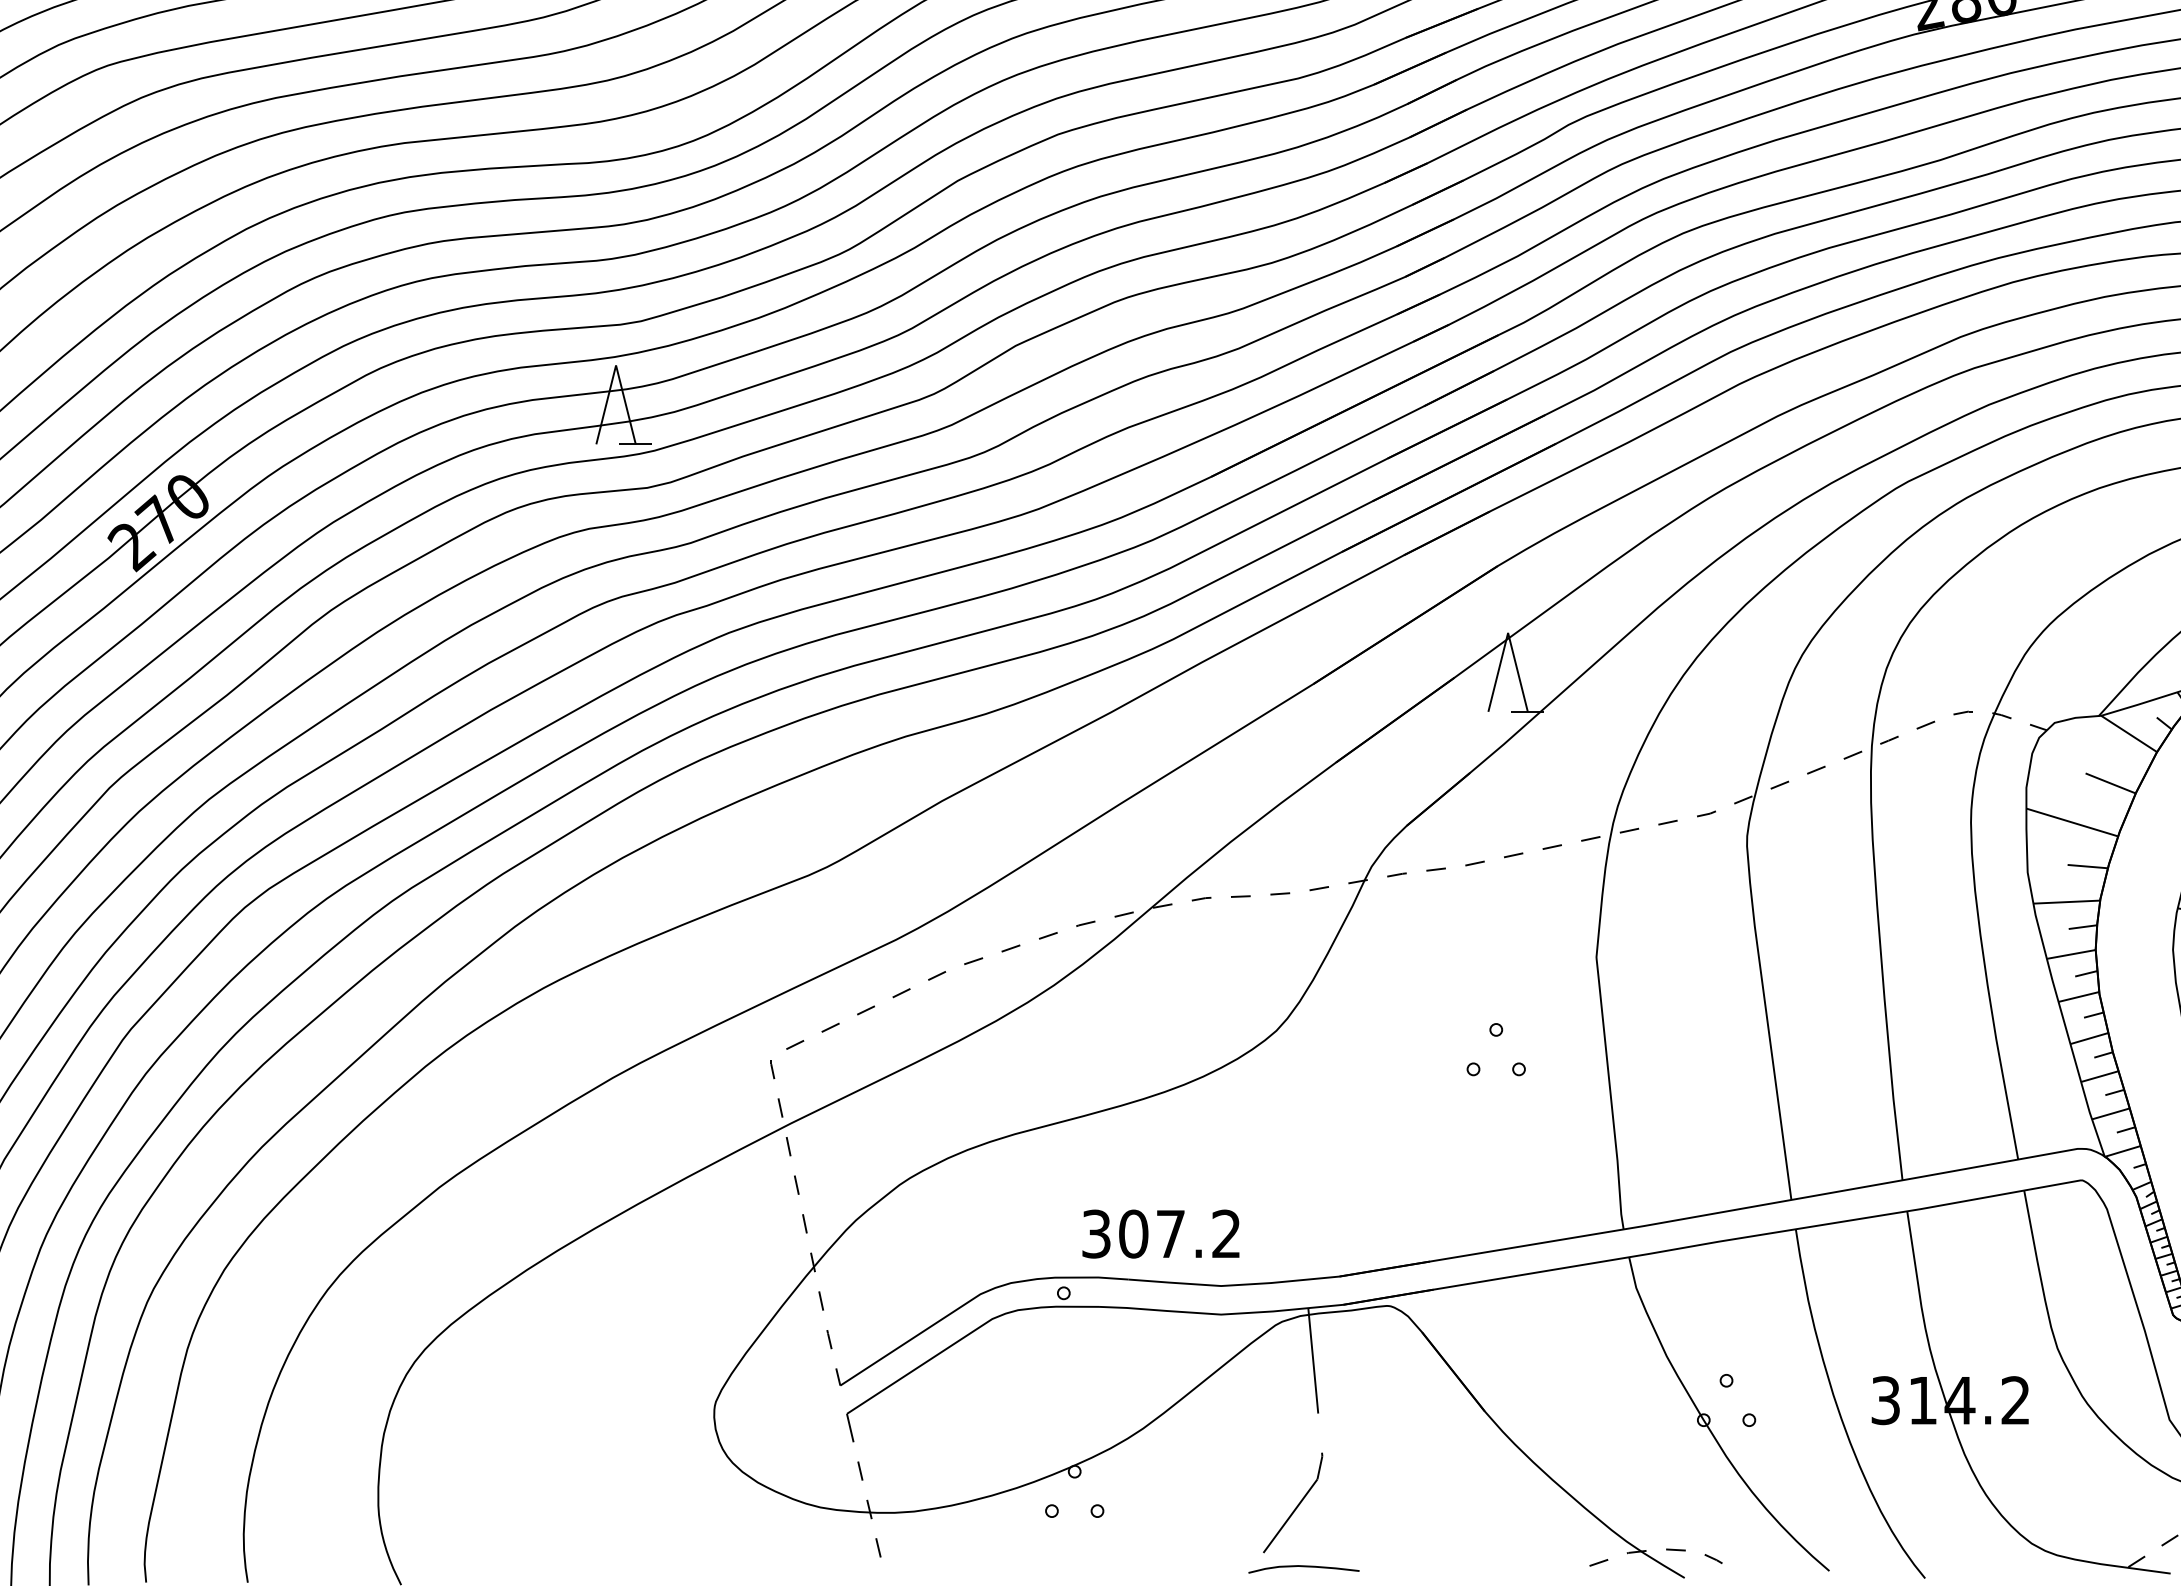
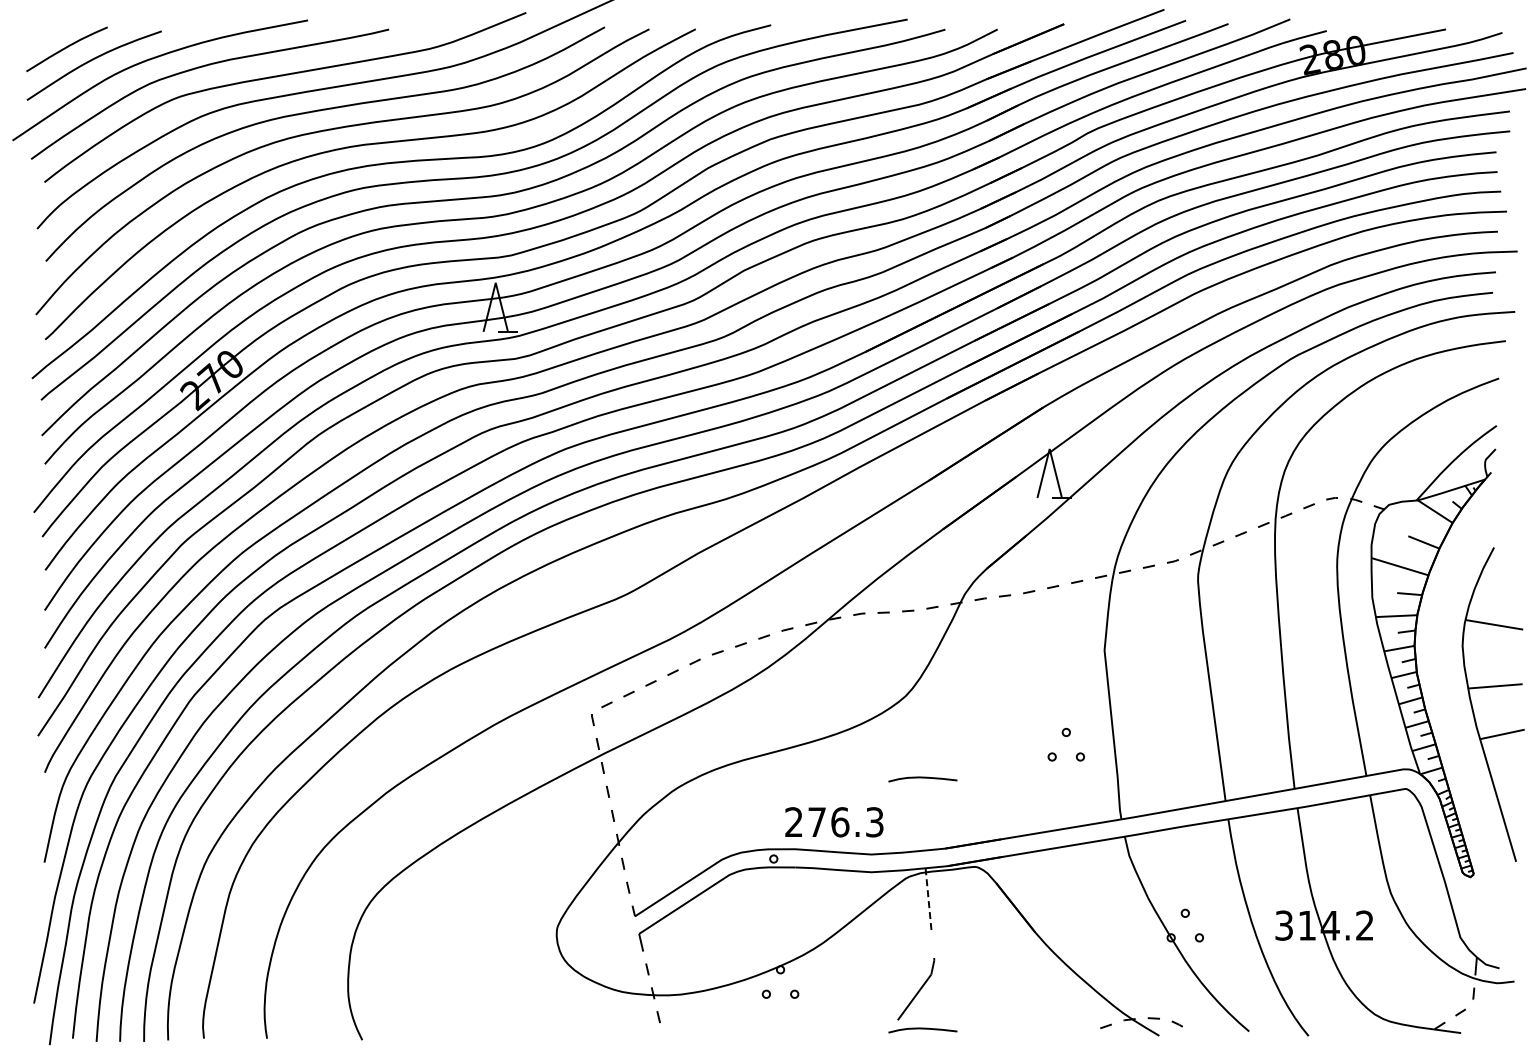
part: (1494, 1036) -> (1065, 736), moved
curve: (1303, 1163) -> (922, 778), added
text: (1161, 1234) -> (834, 822), 307.2 -> 276.3
line: (1312, 1360) -> (928, 900), solid -> dashed

